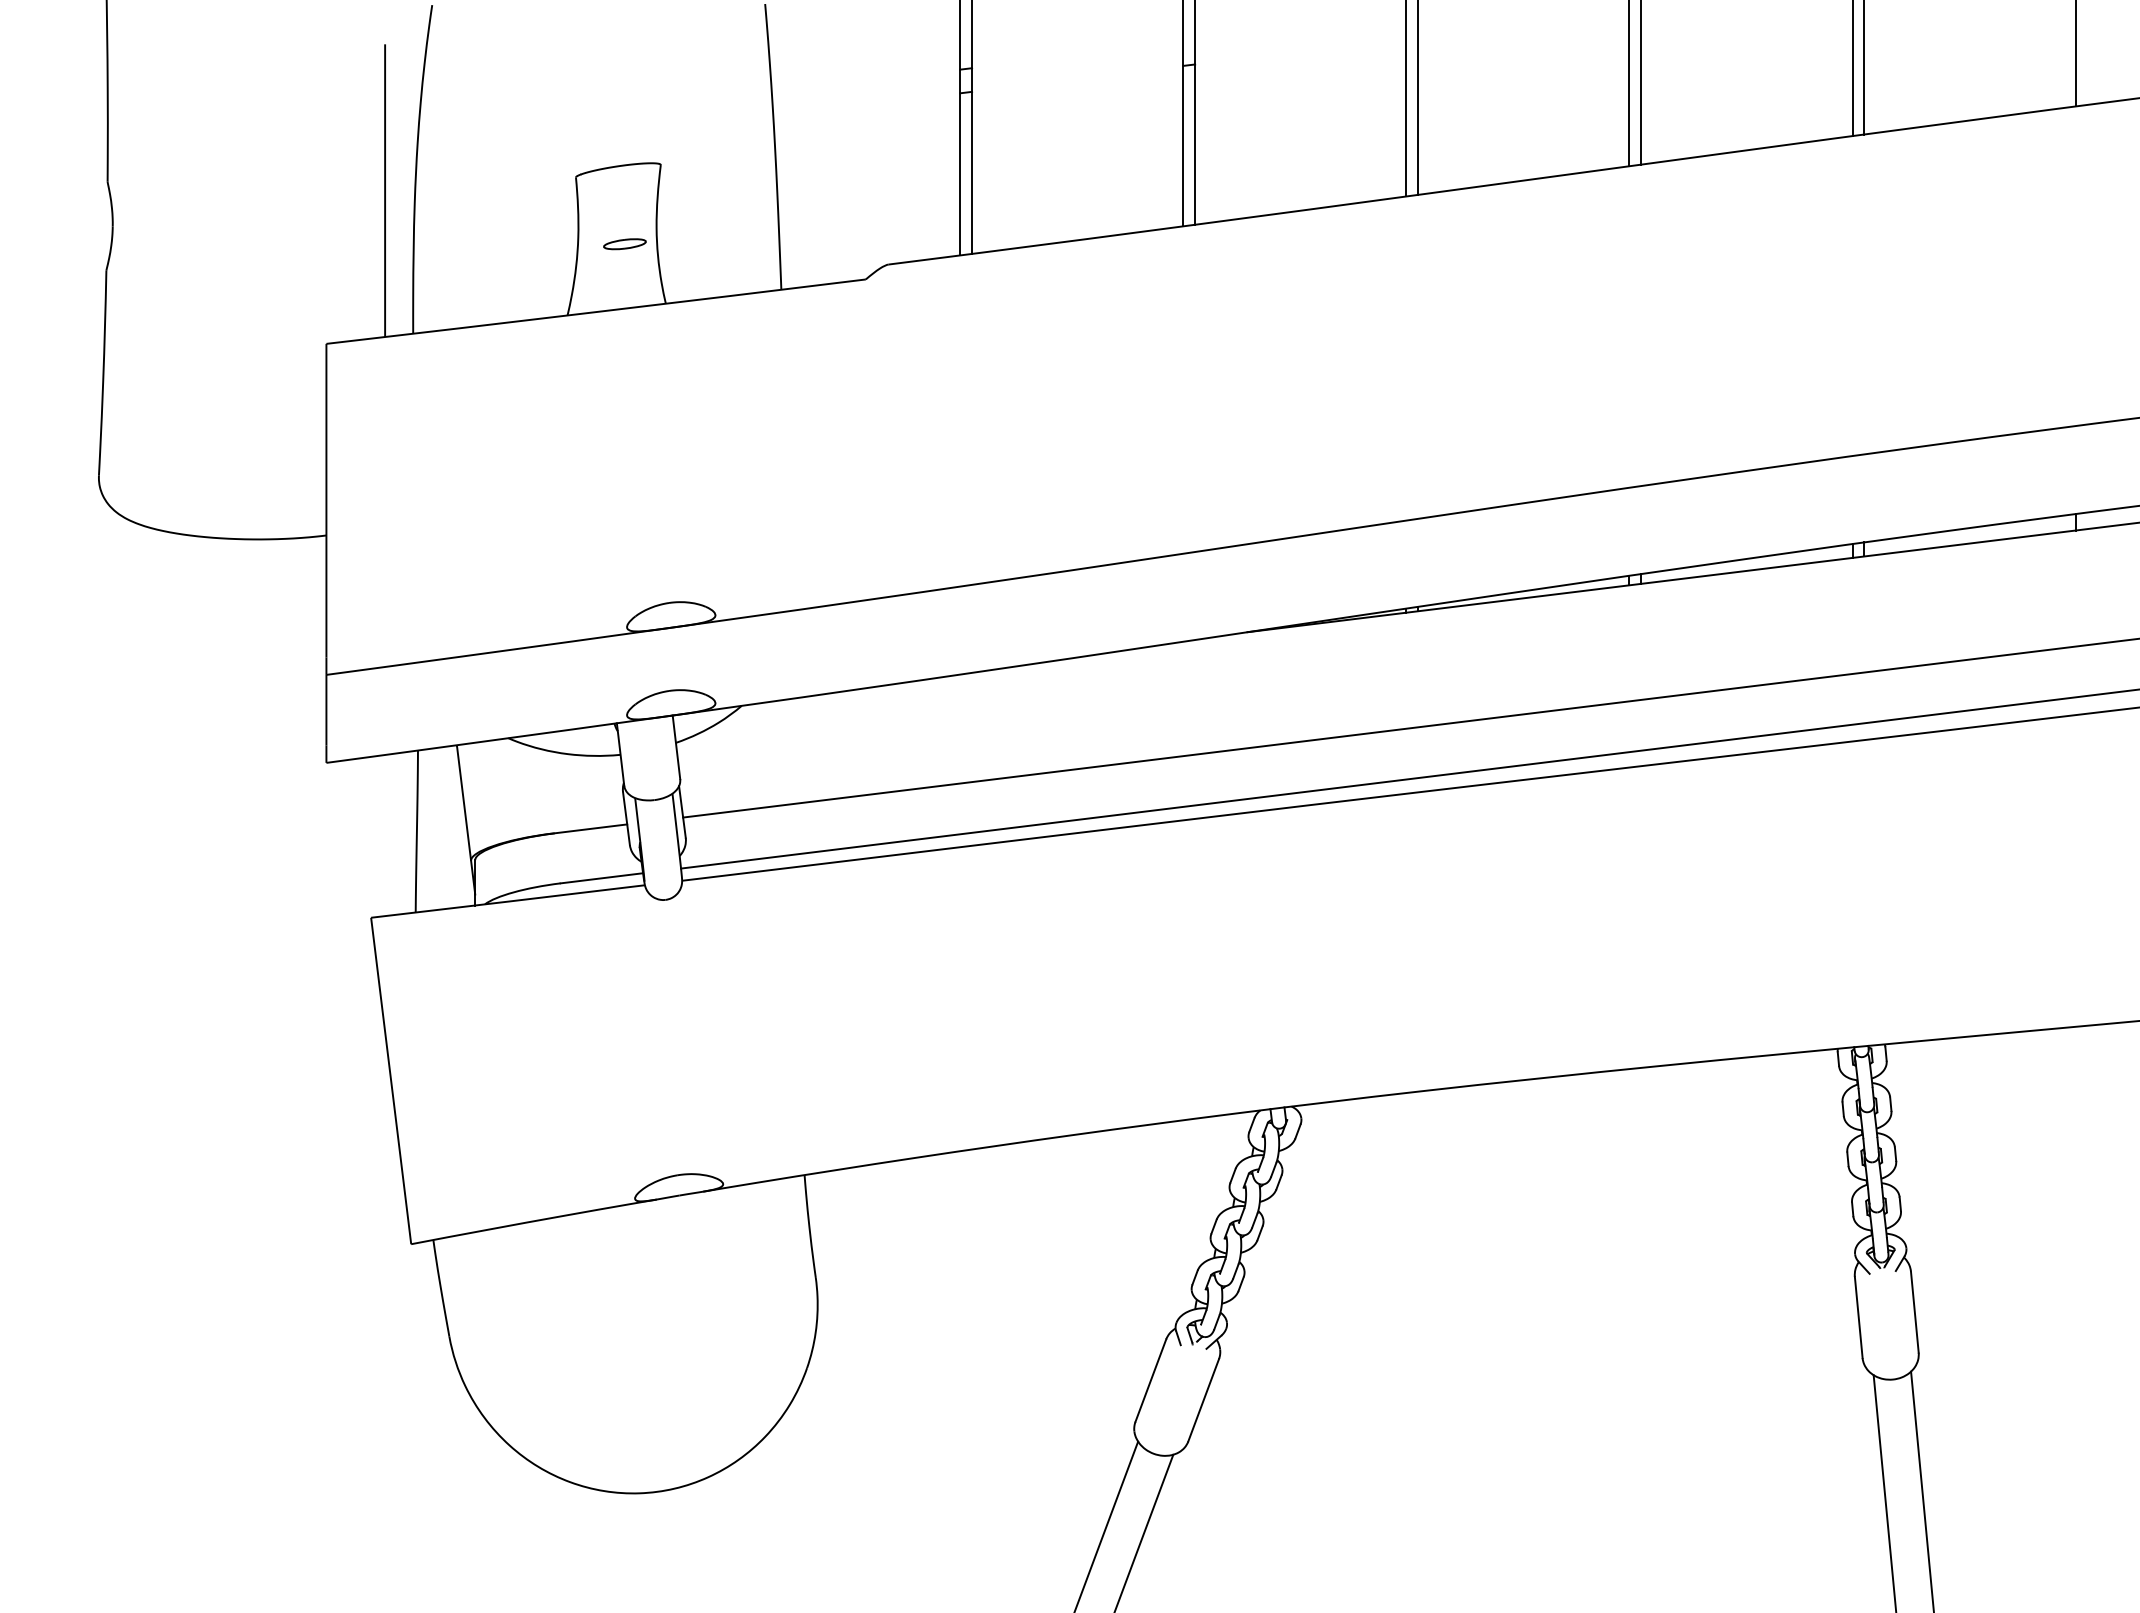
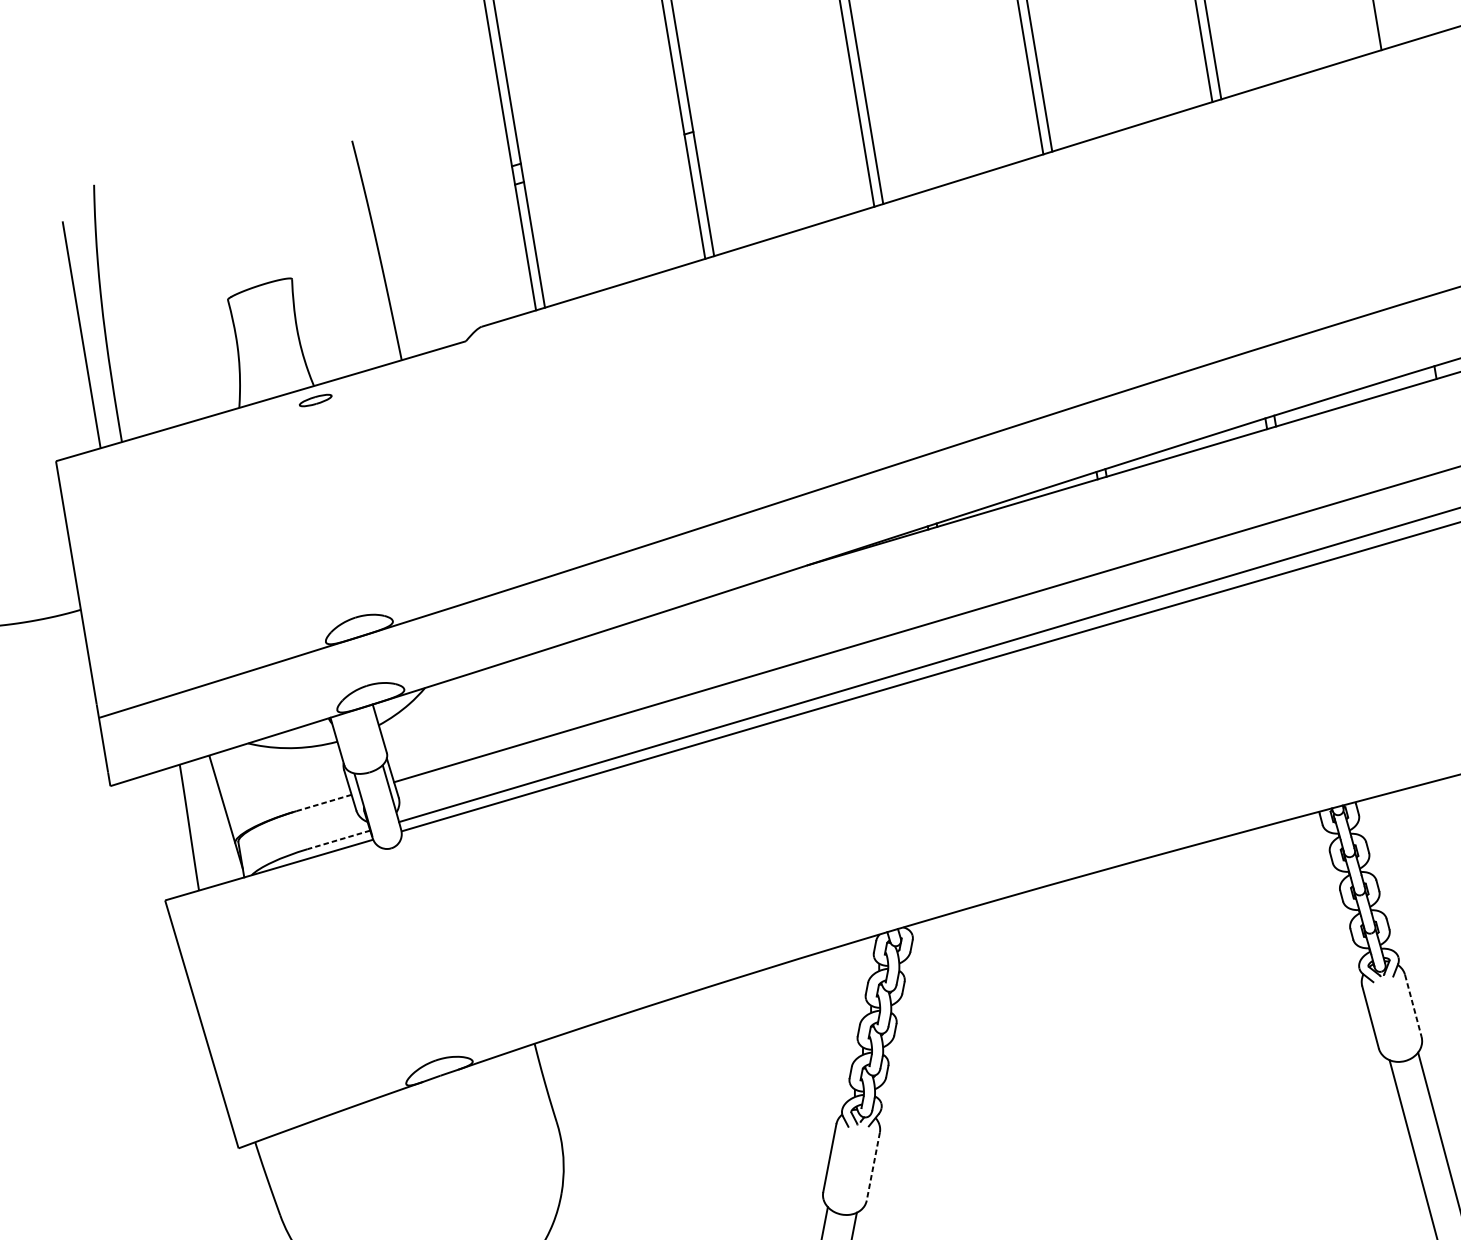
part: (624, 244) -> (315, 400), moved
line: (588, 829) -> (322, 803), solid -> dashed
line: (601, 878) -> (338, 840), solid -> dashed
line: (1914, 1312) -> (1413, 1006), solid -> dashed
line: (1203, 1400) -> (873, 1166), solid -> dashed

